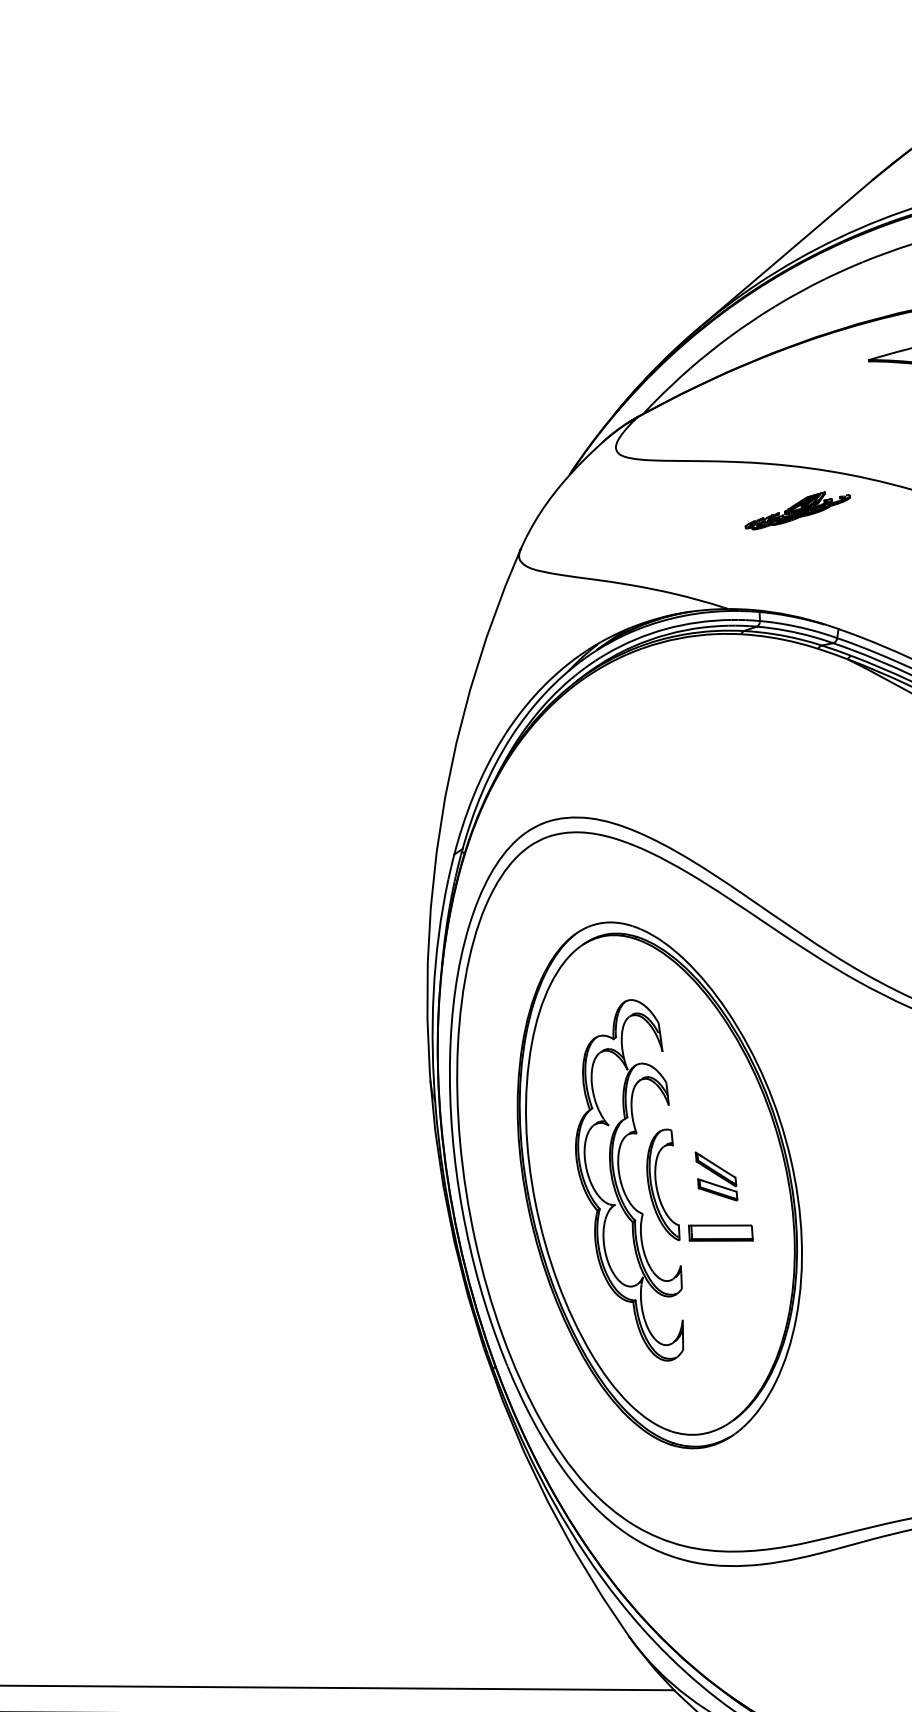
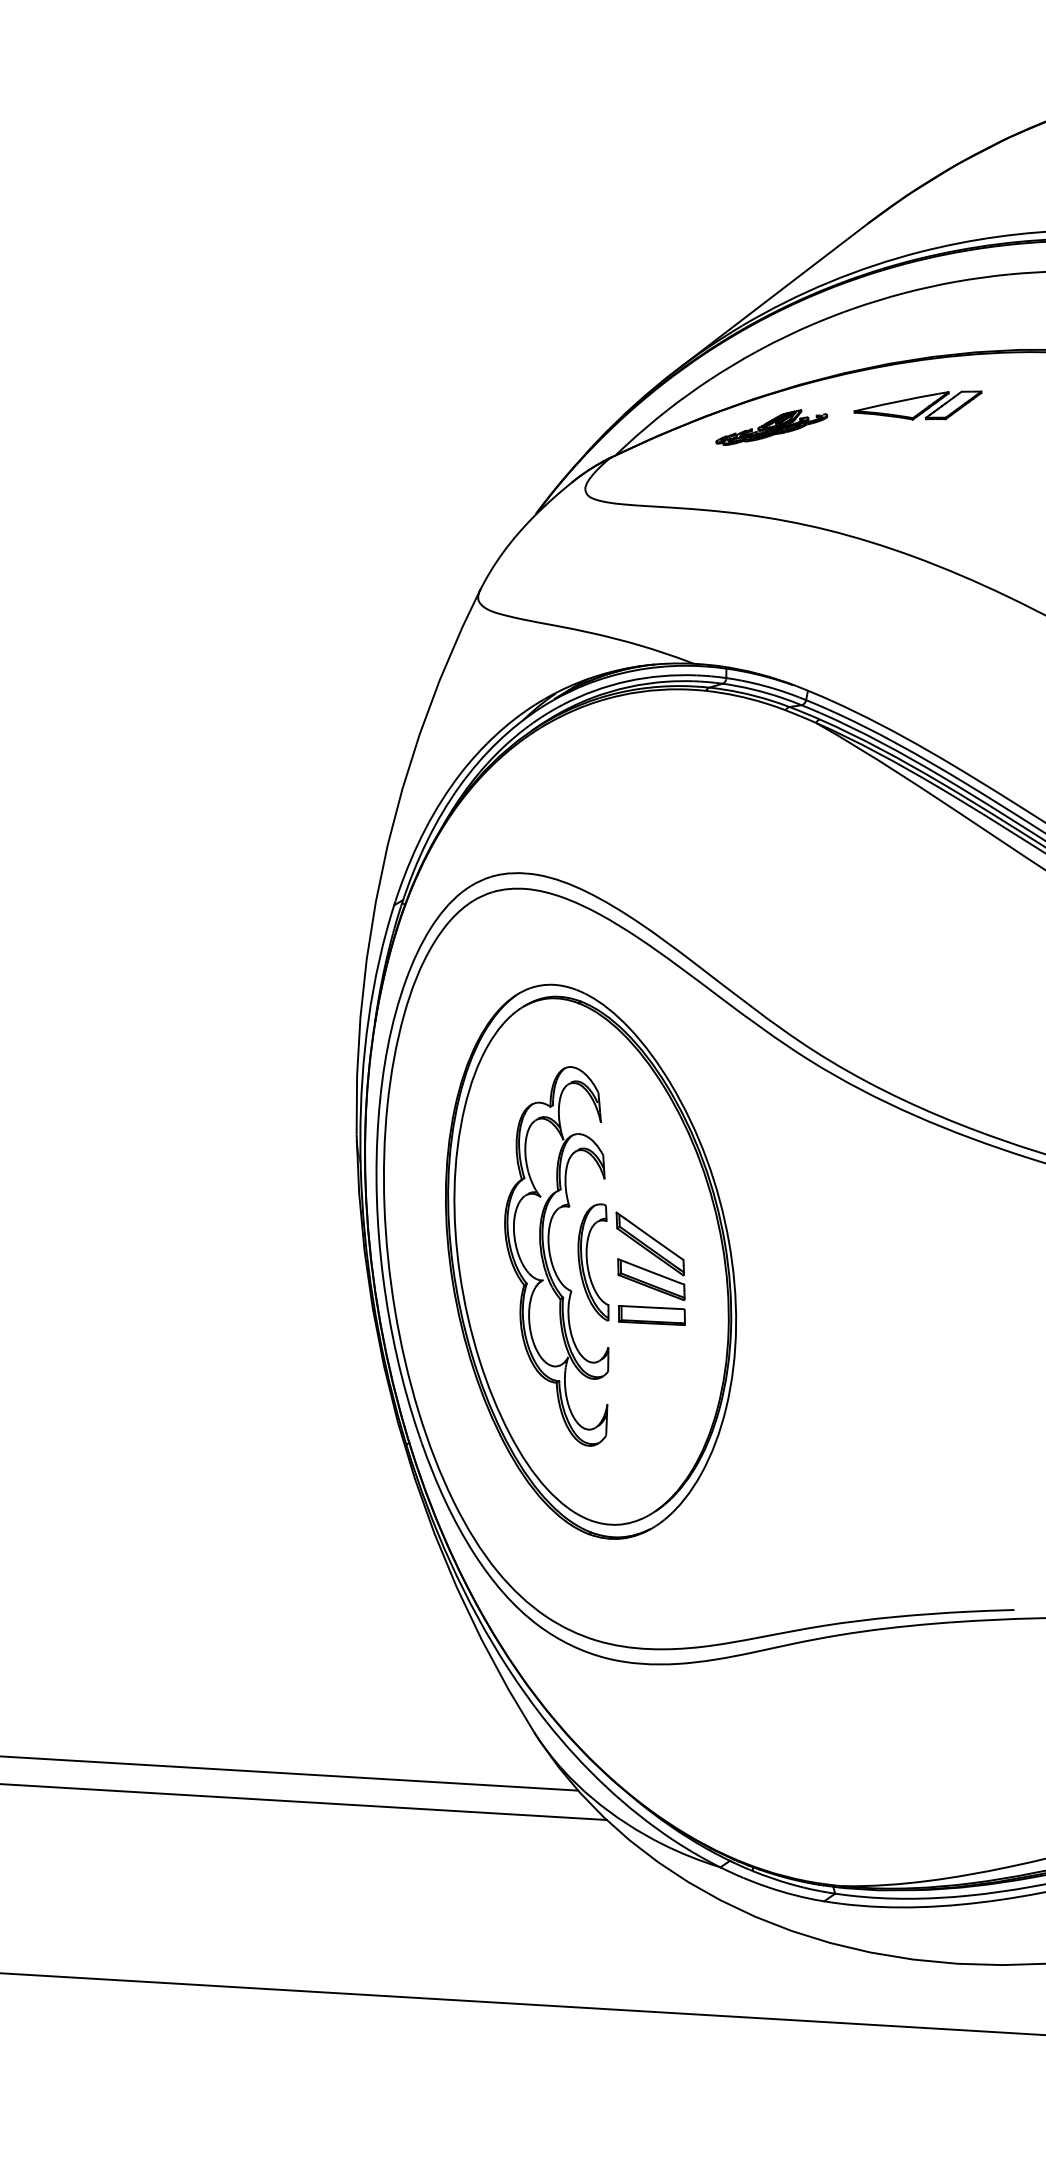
part: (797, 510) -> (771, 427), moved
part: (716, 1175) -> (650, 1255), size x1.67

